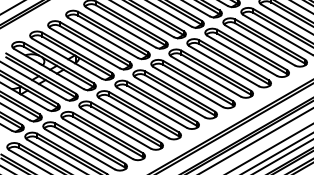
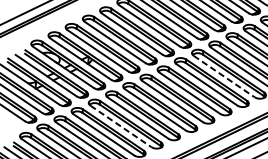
line: (224, 66) -> (224, 76), solid -> dashed
line: (116, 128) -> (121, 126), solid -> dashed

